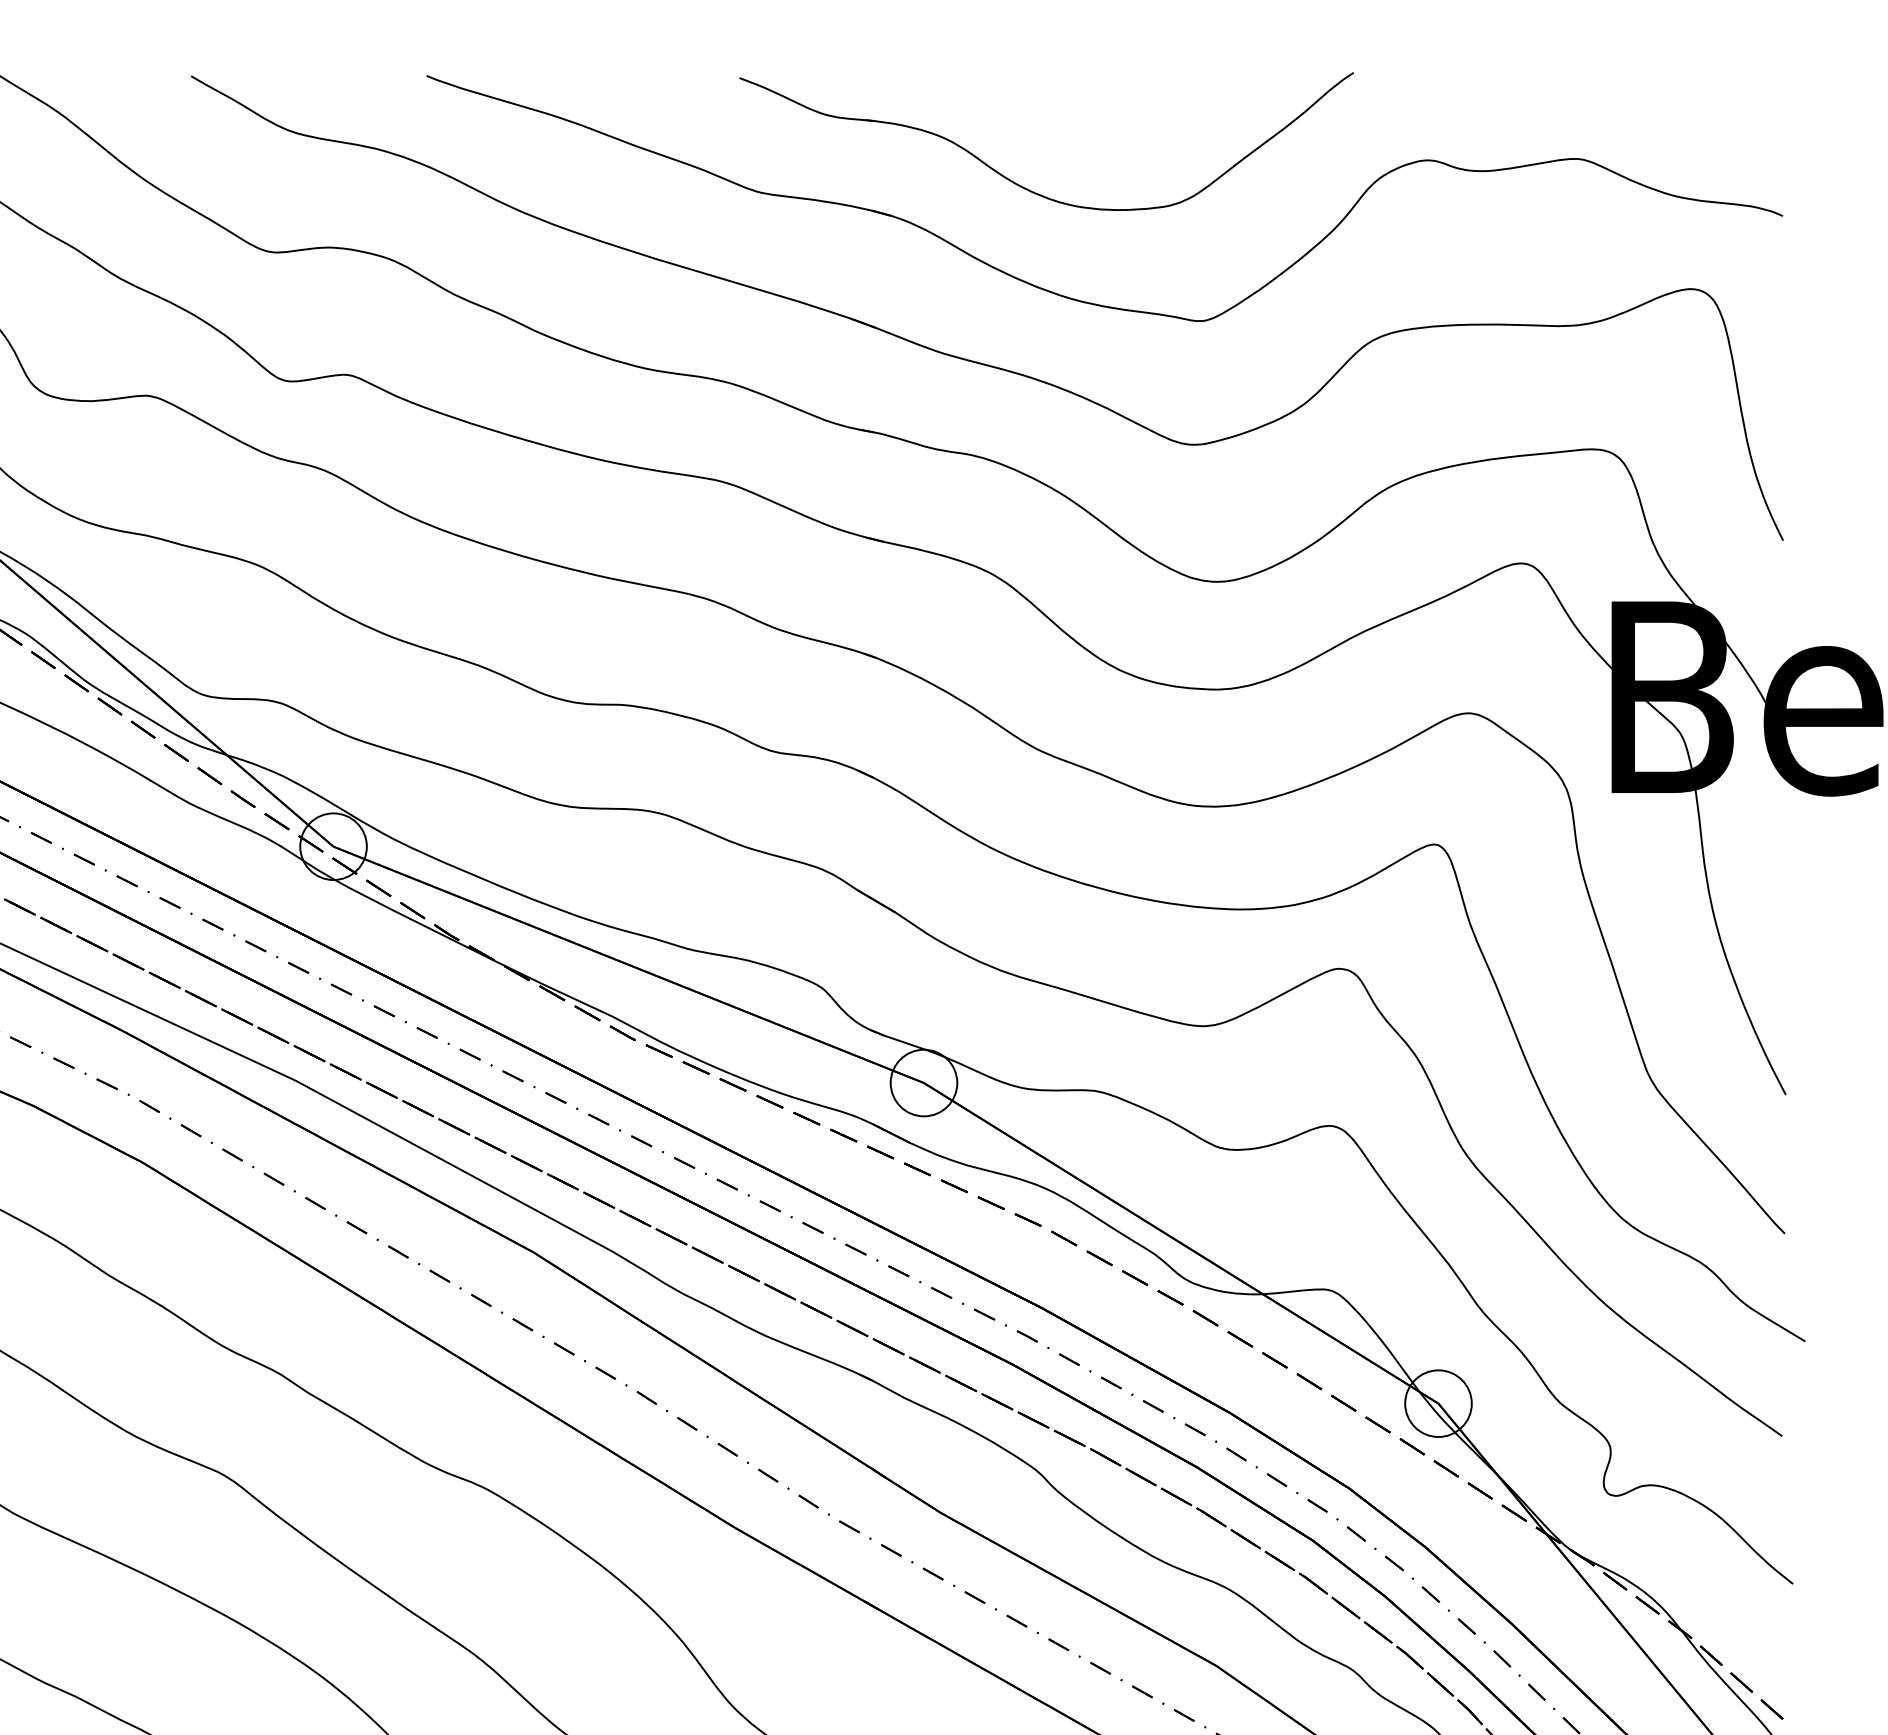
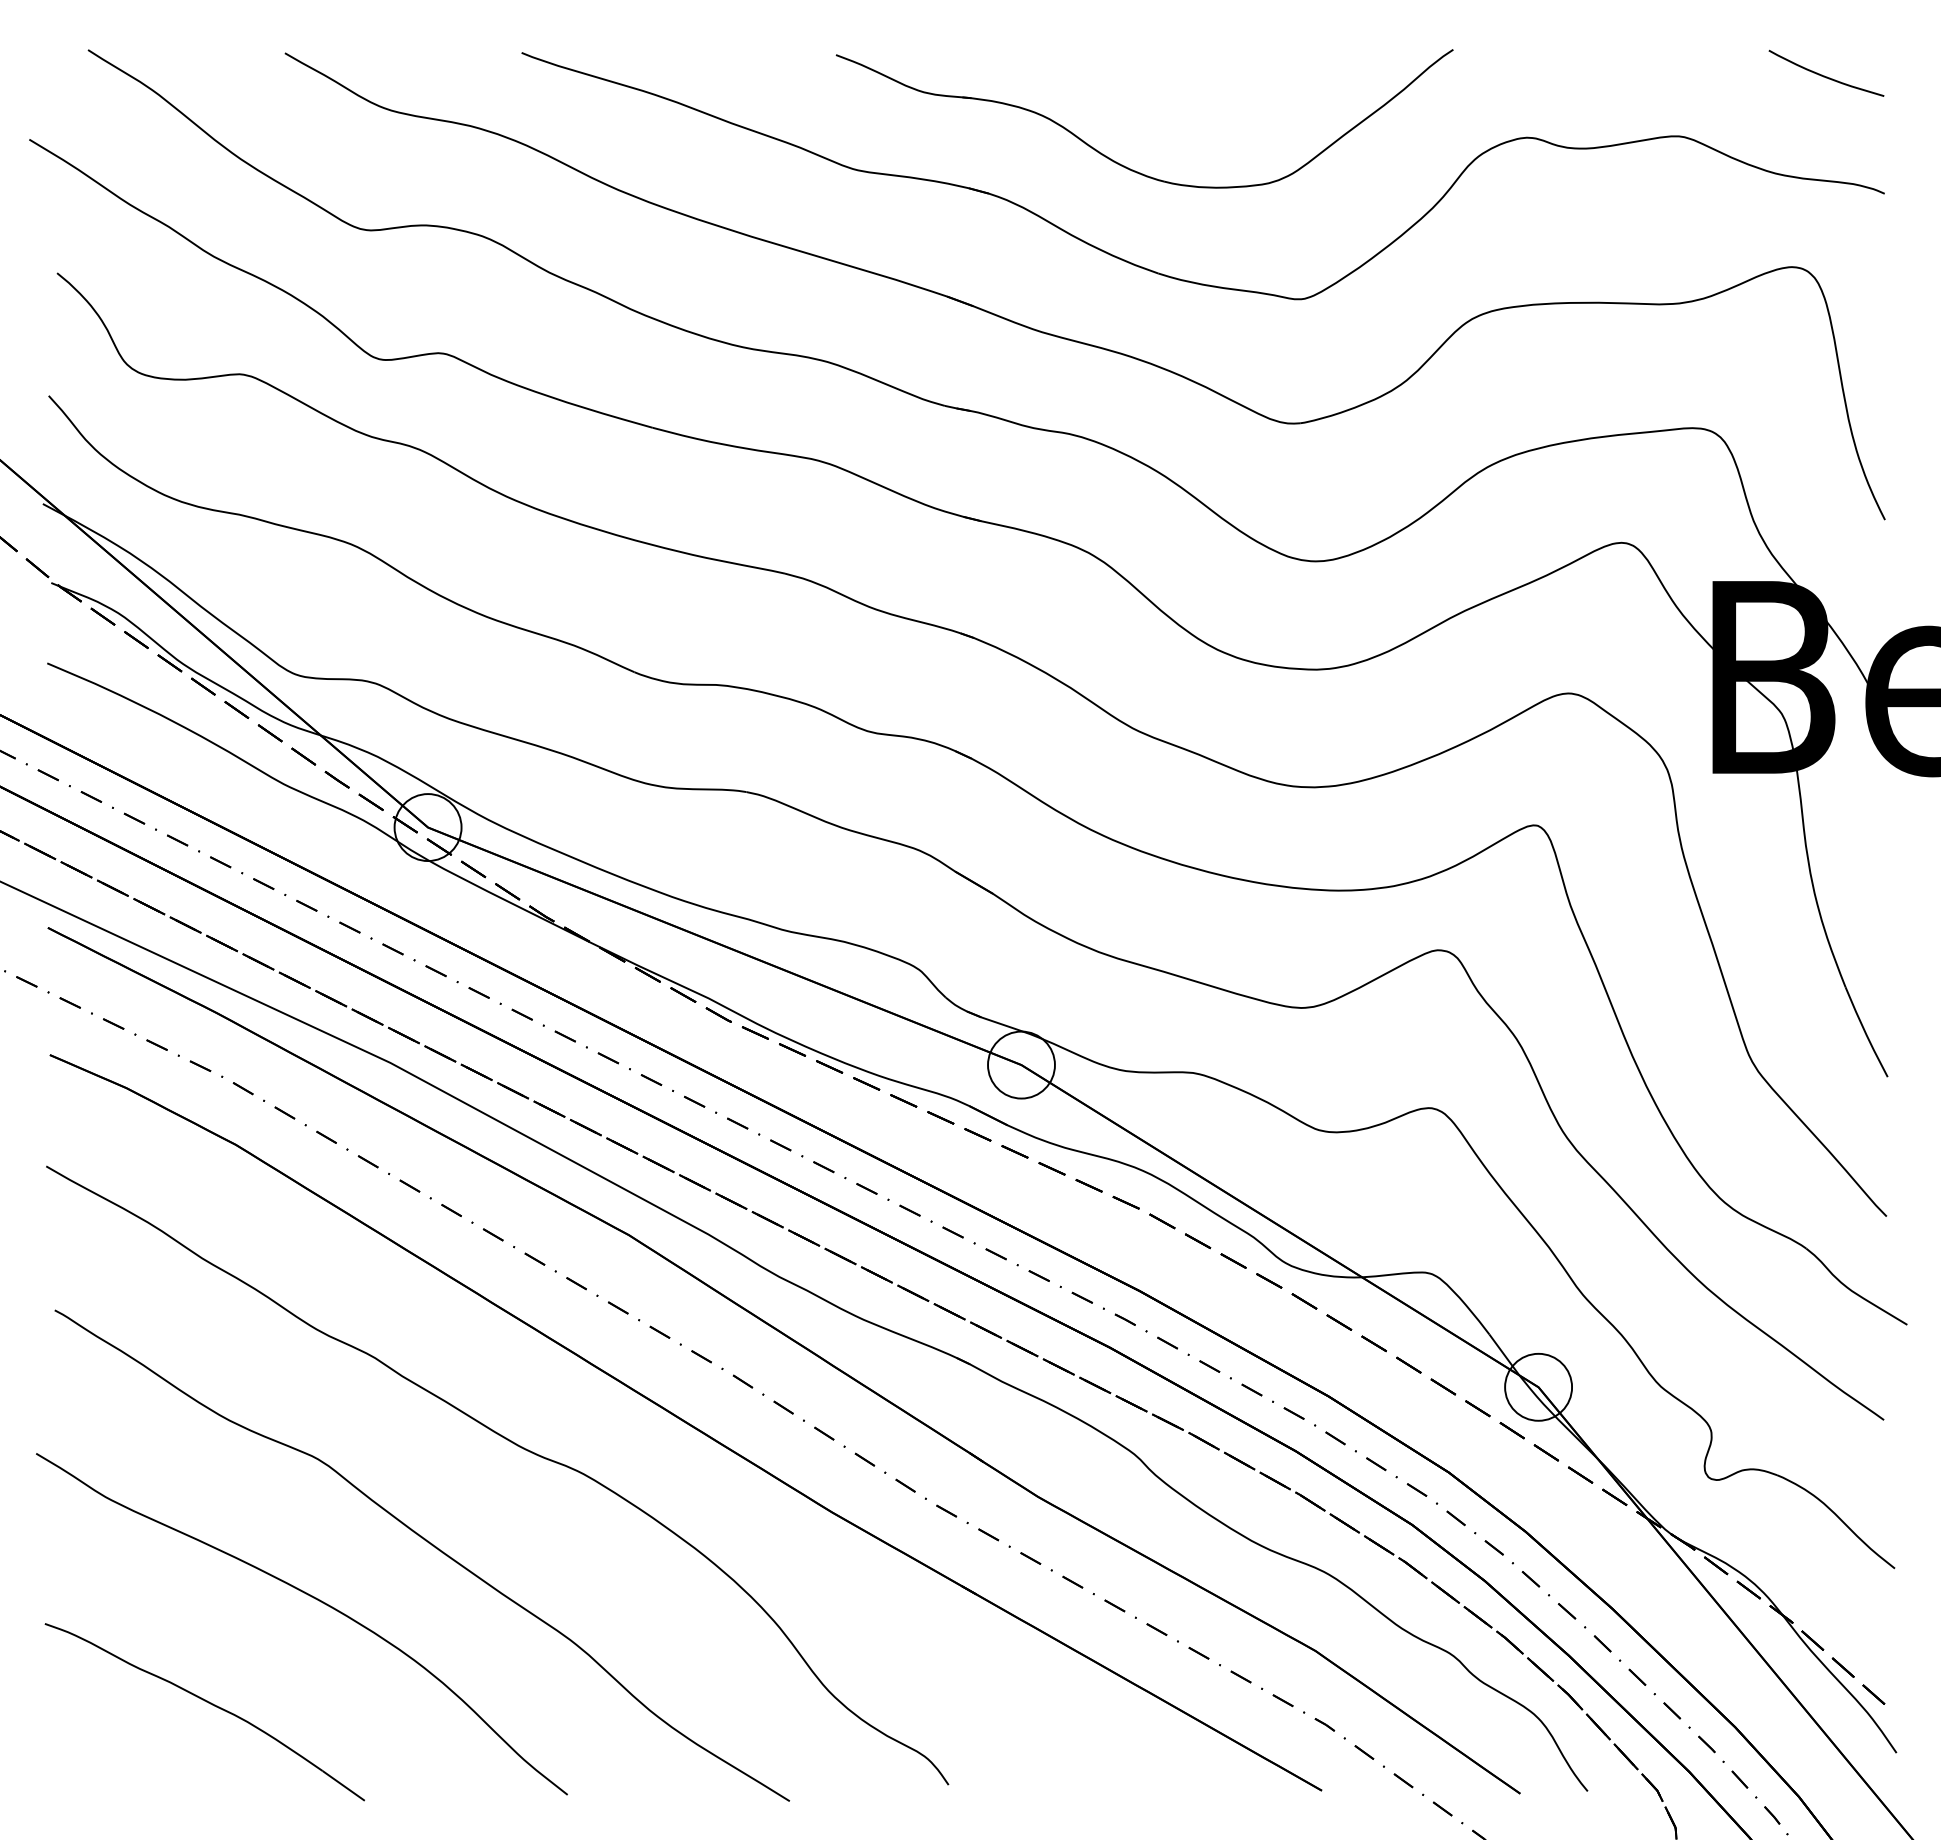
curve: (1722, 98) -> (1824, 75), added

